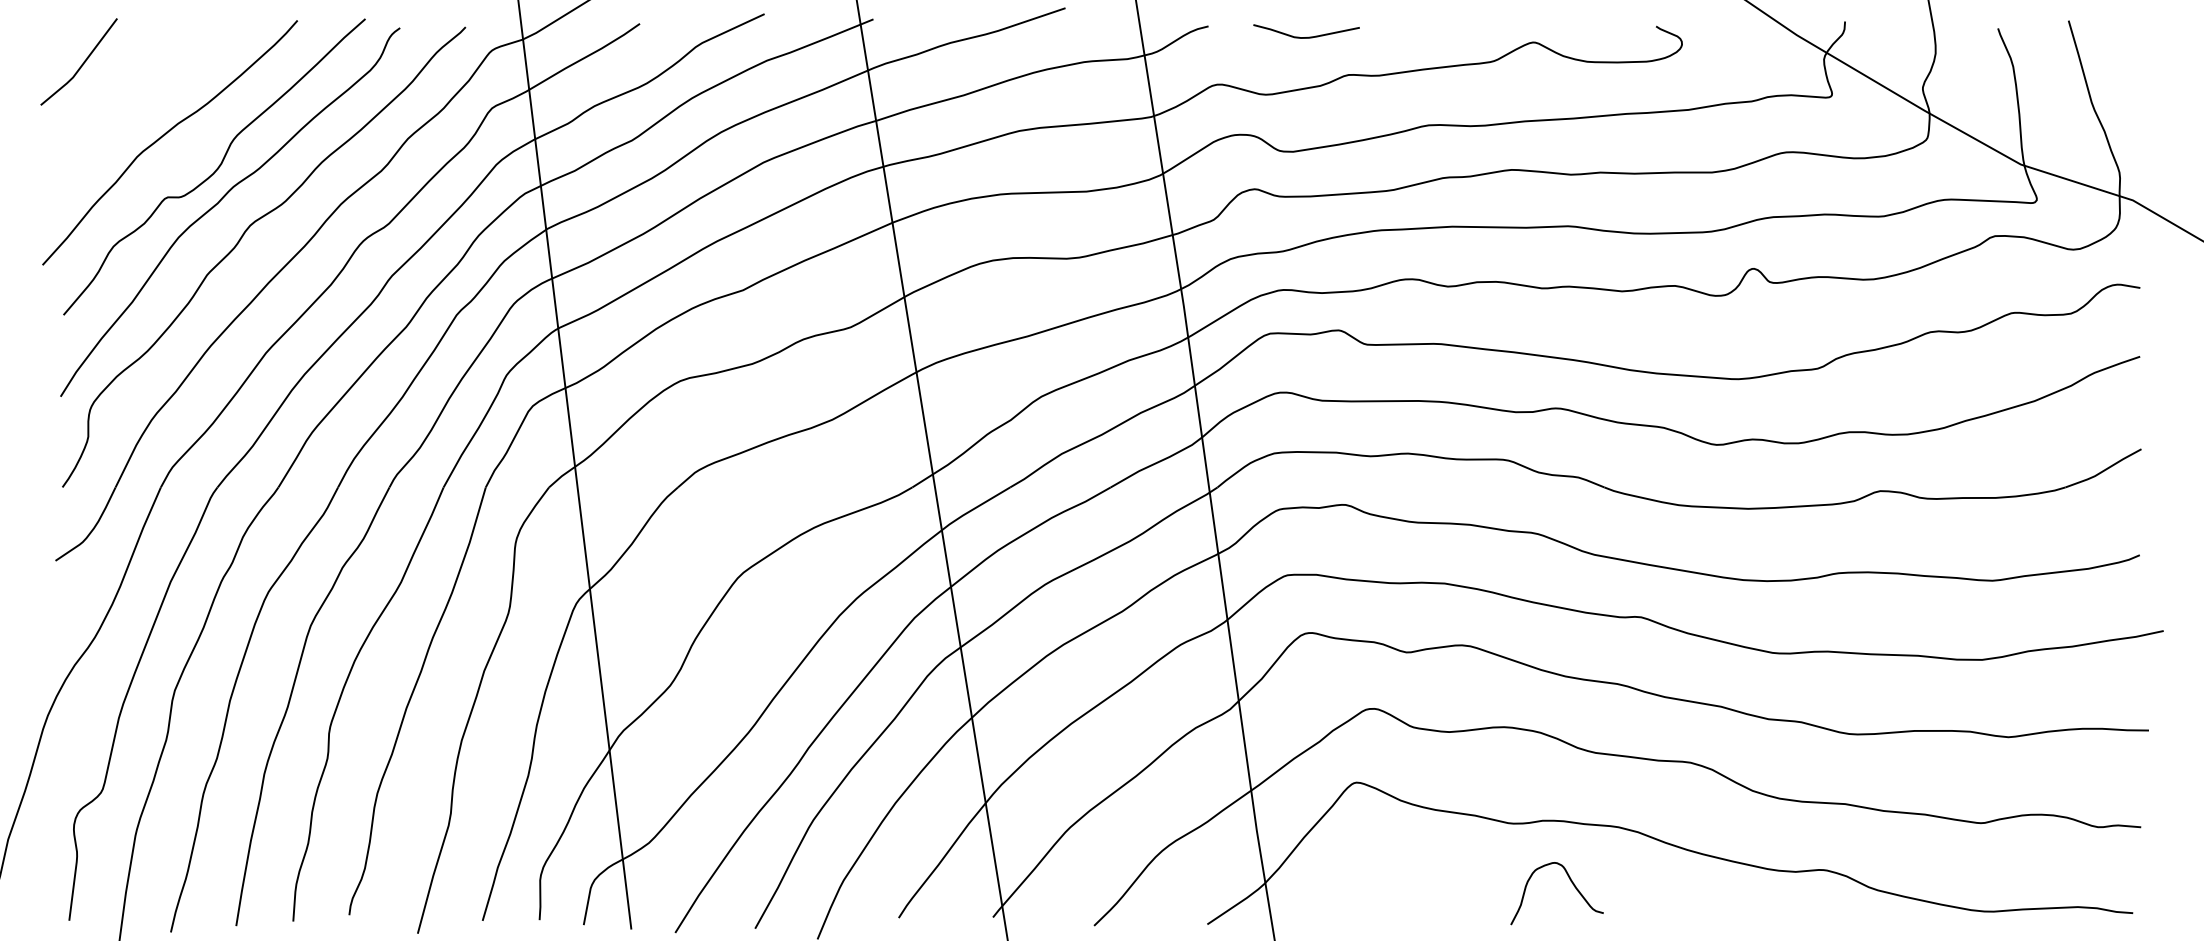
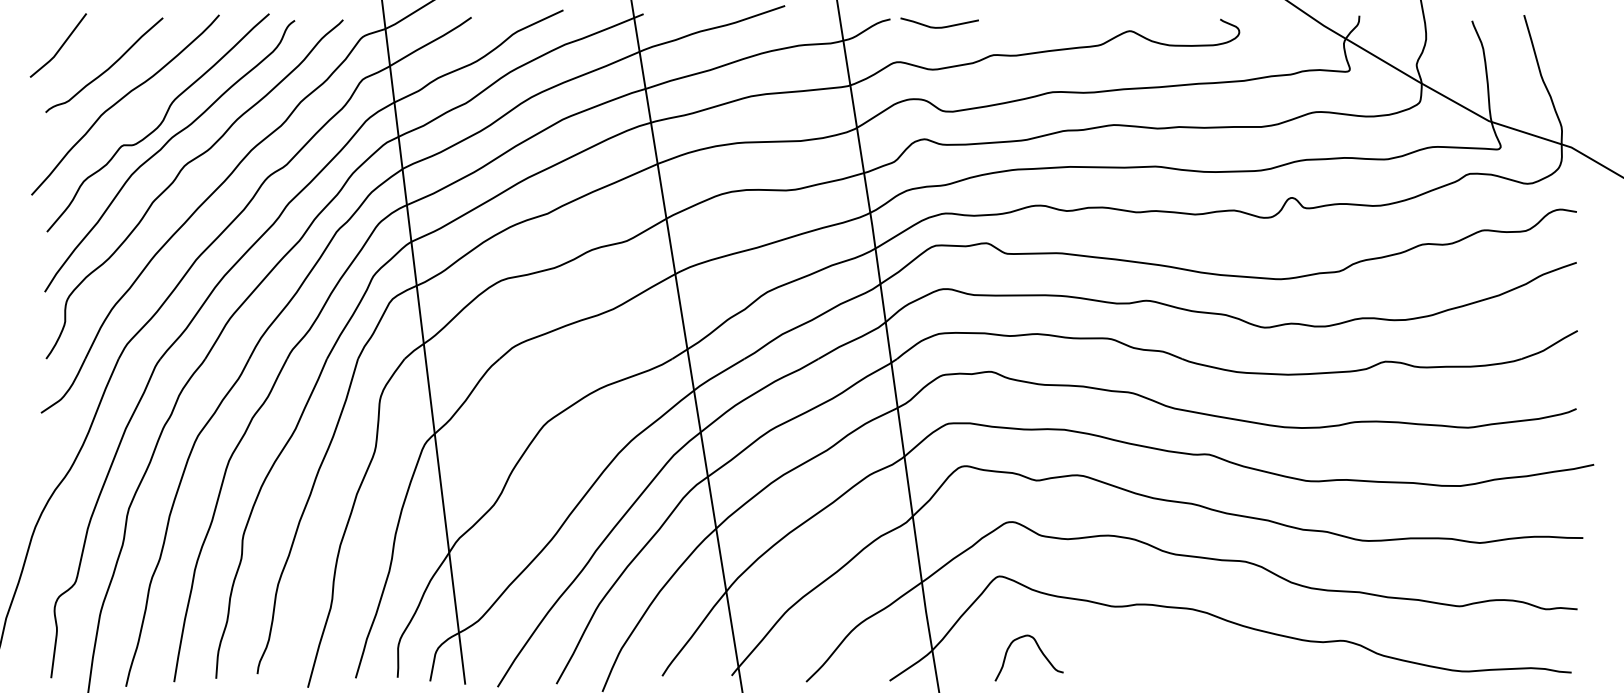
curve: (1306, 36) -> (939, 26), moved
curve: (147, 91) -> (108, 67), added
curve: (1570, 883) -> (1039, 650), moved

